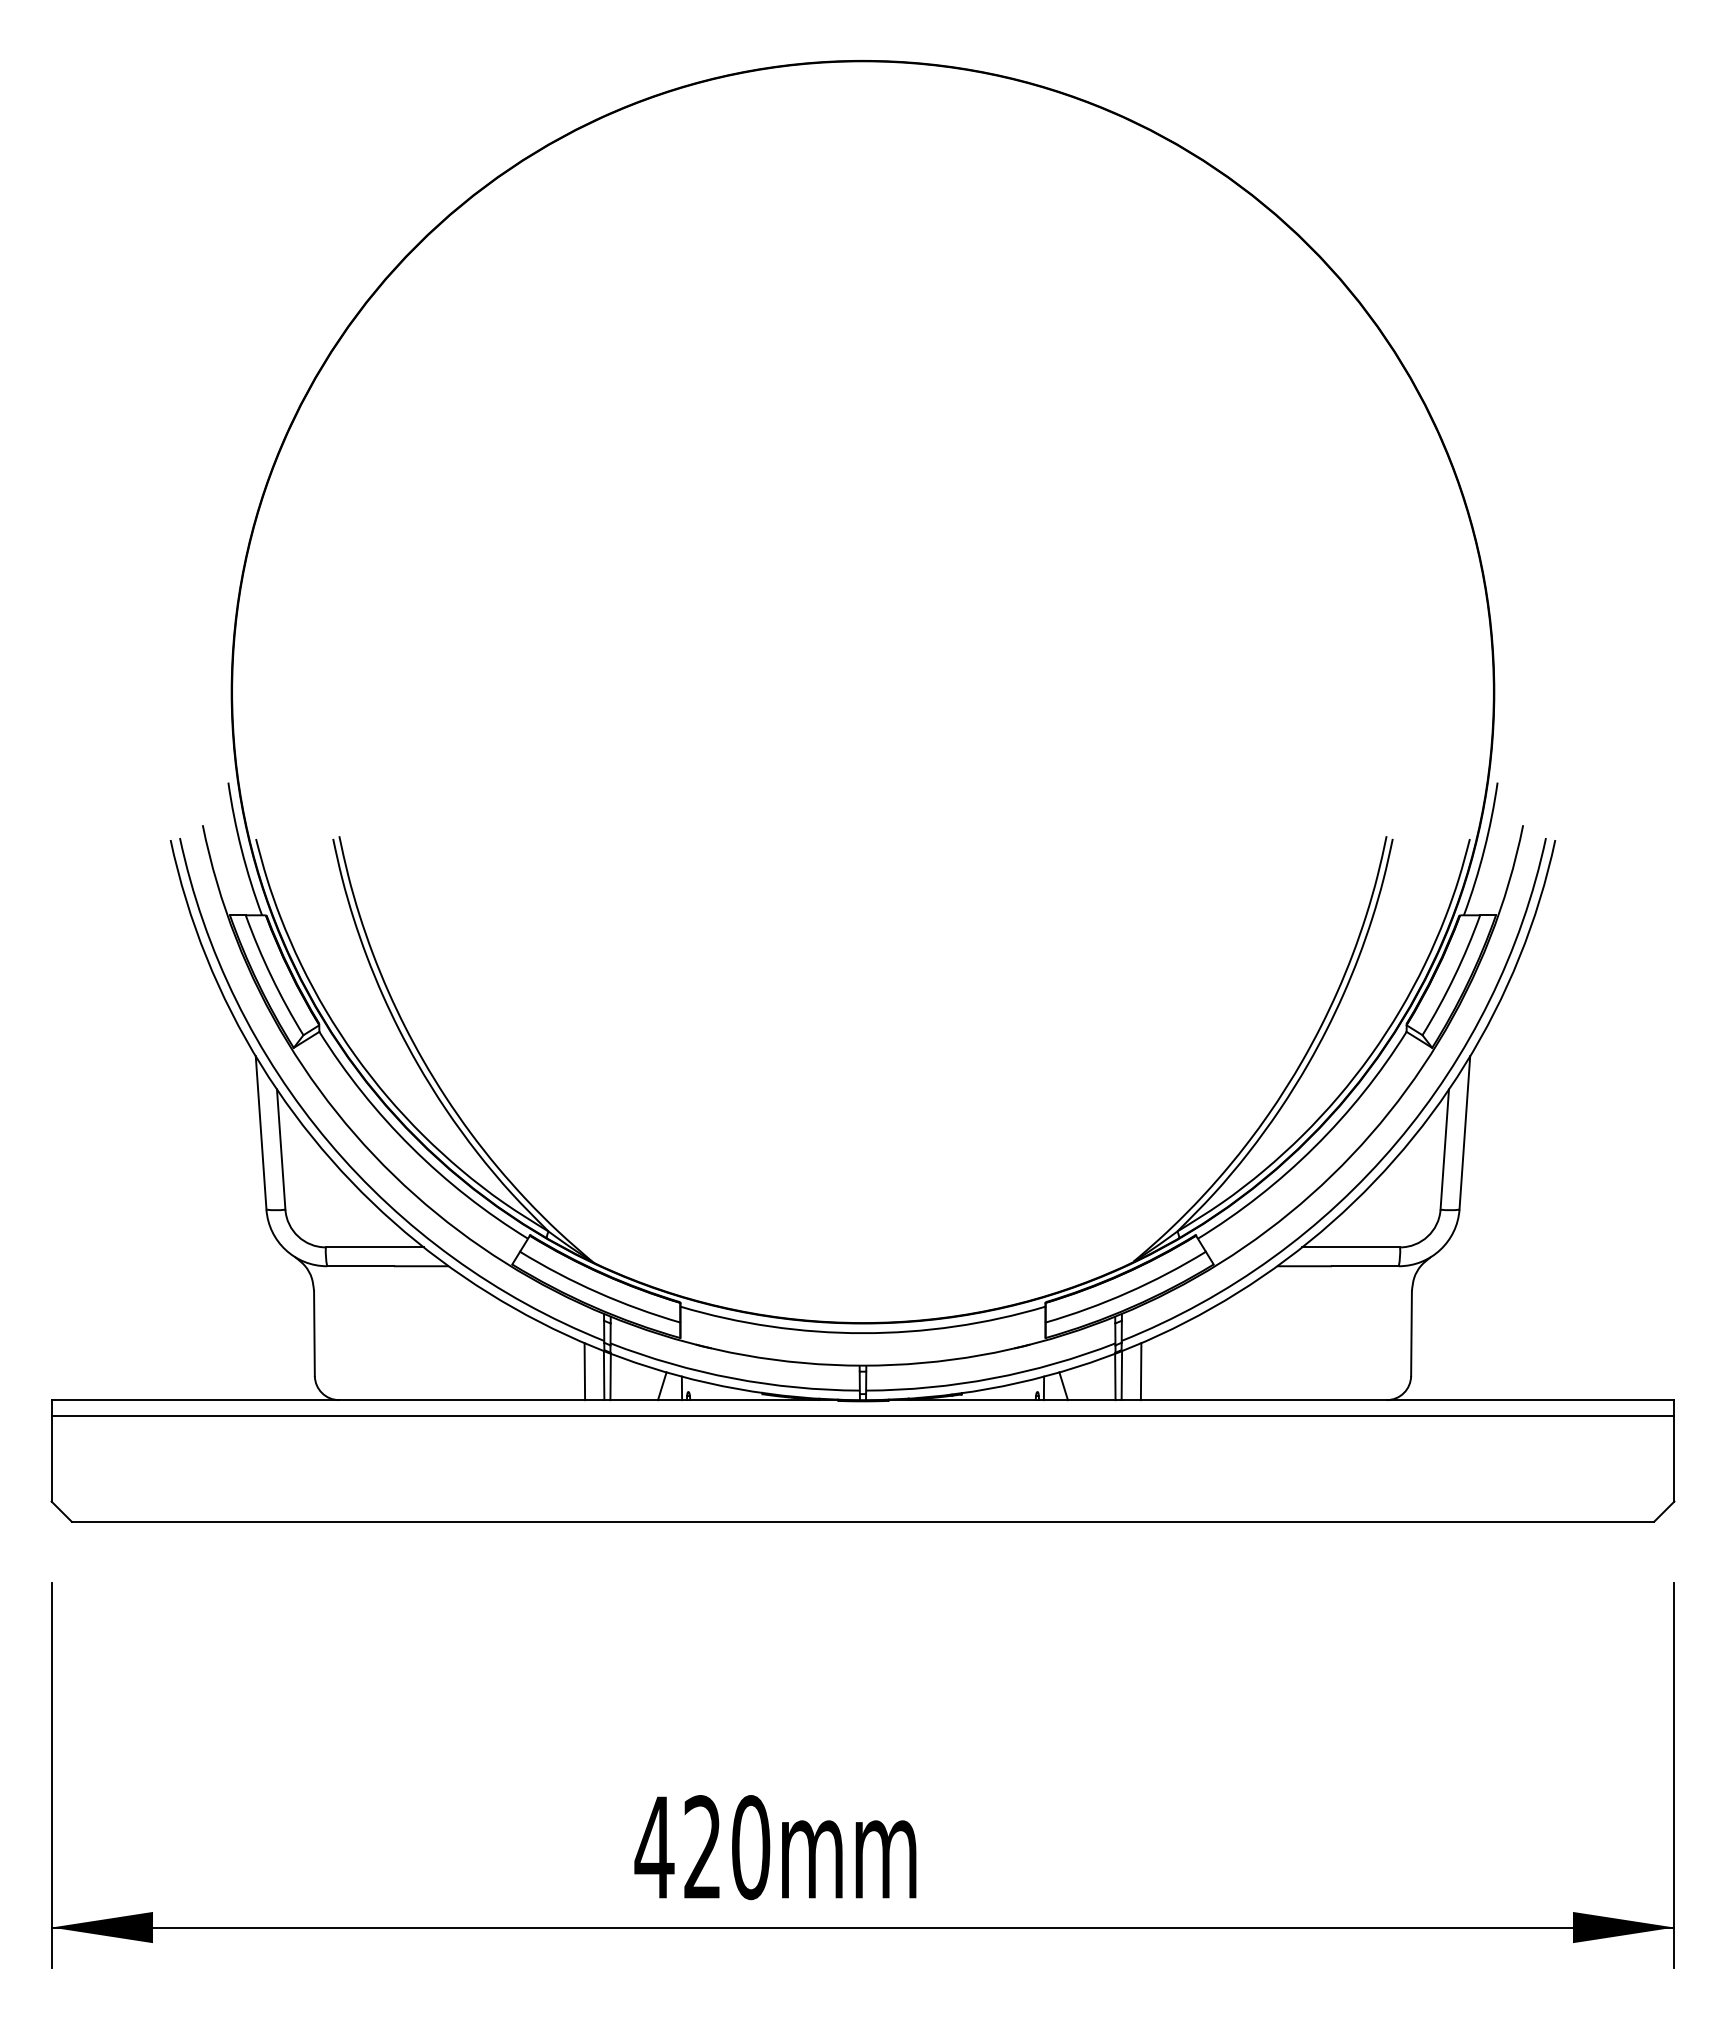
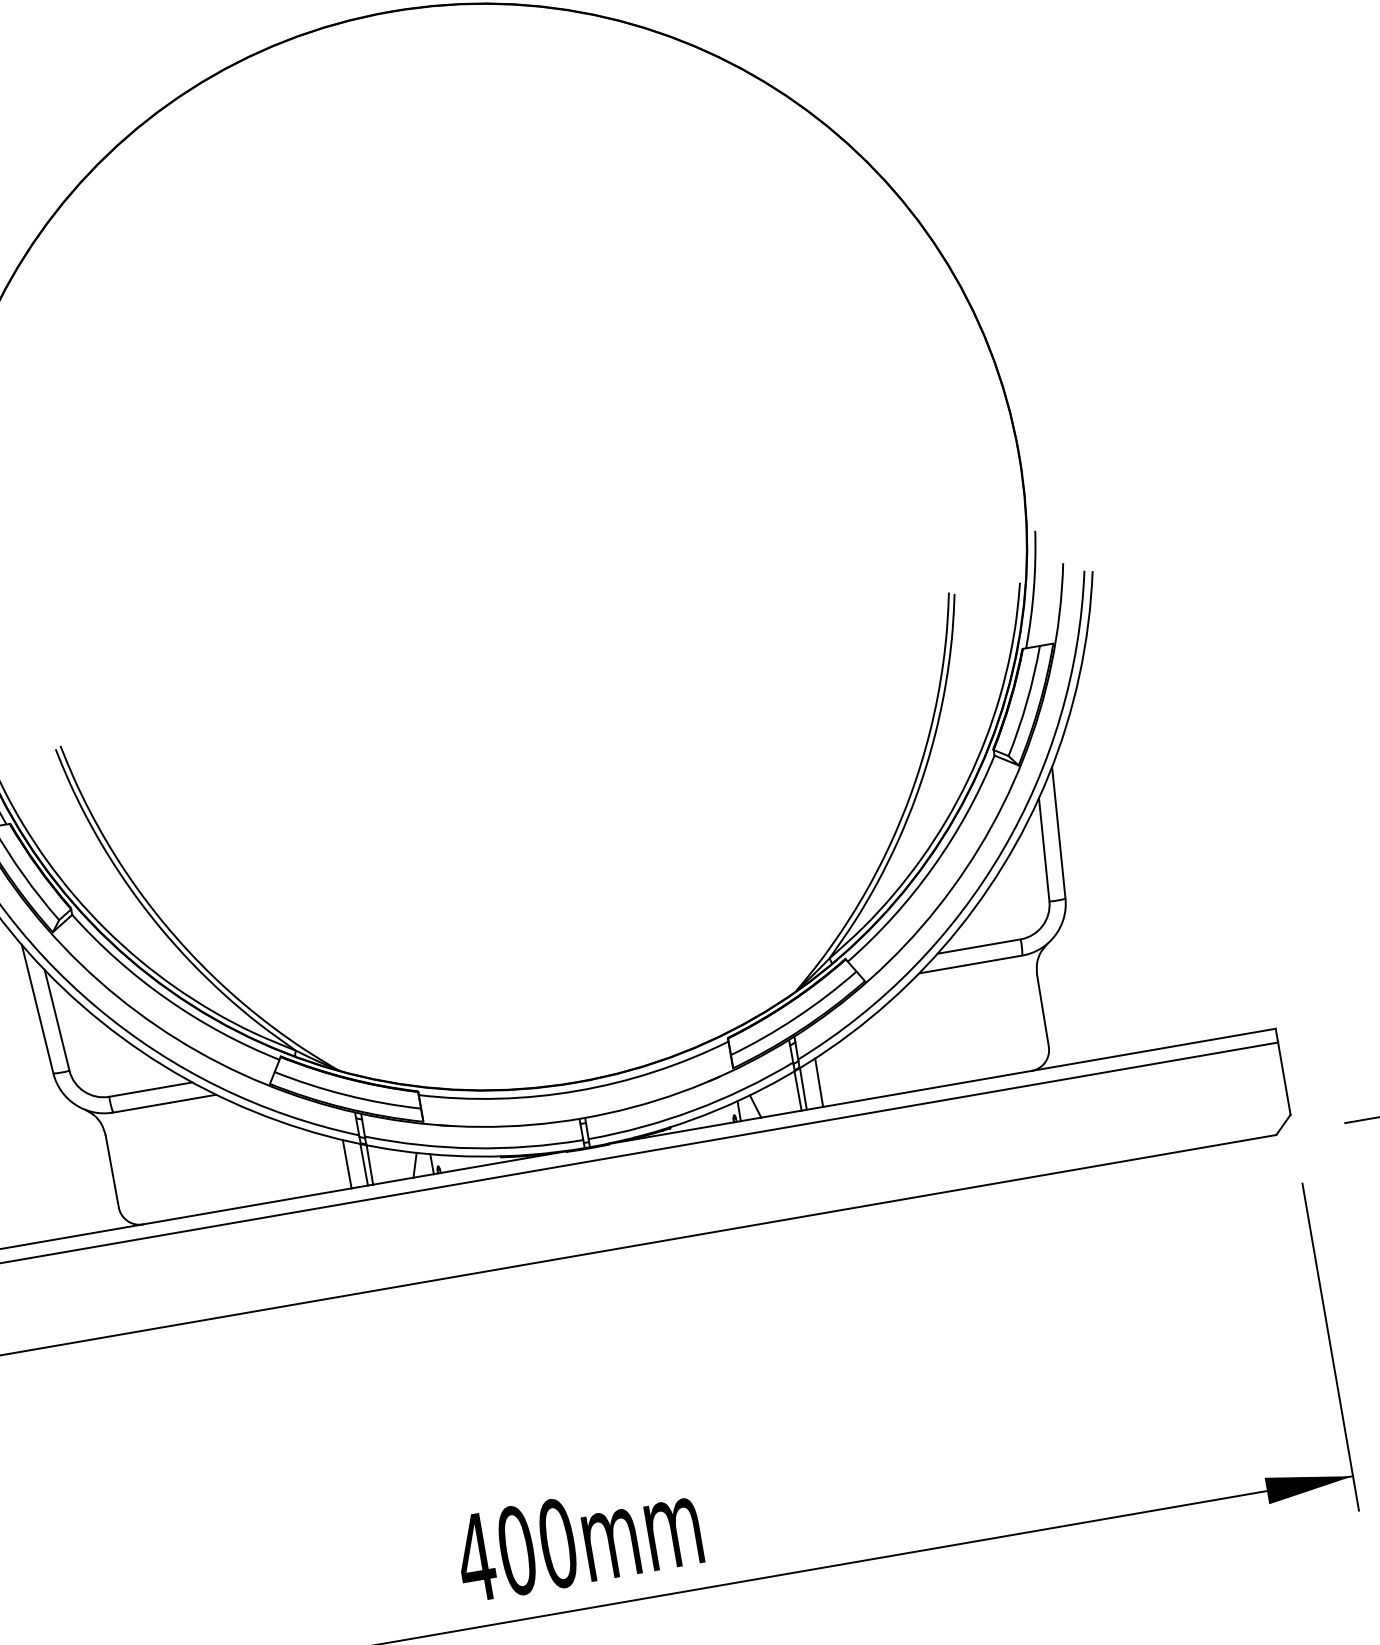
text: (702, 1847) -> (516, 1550), 420mm -> 400mm

